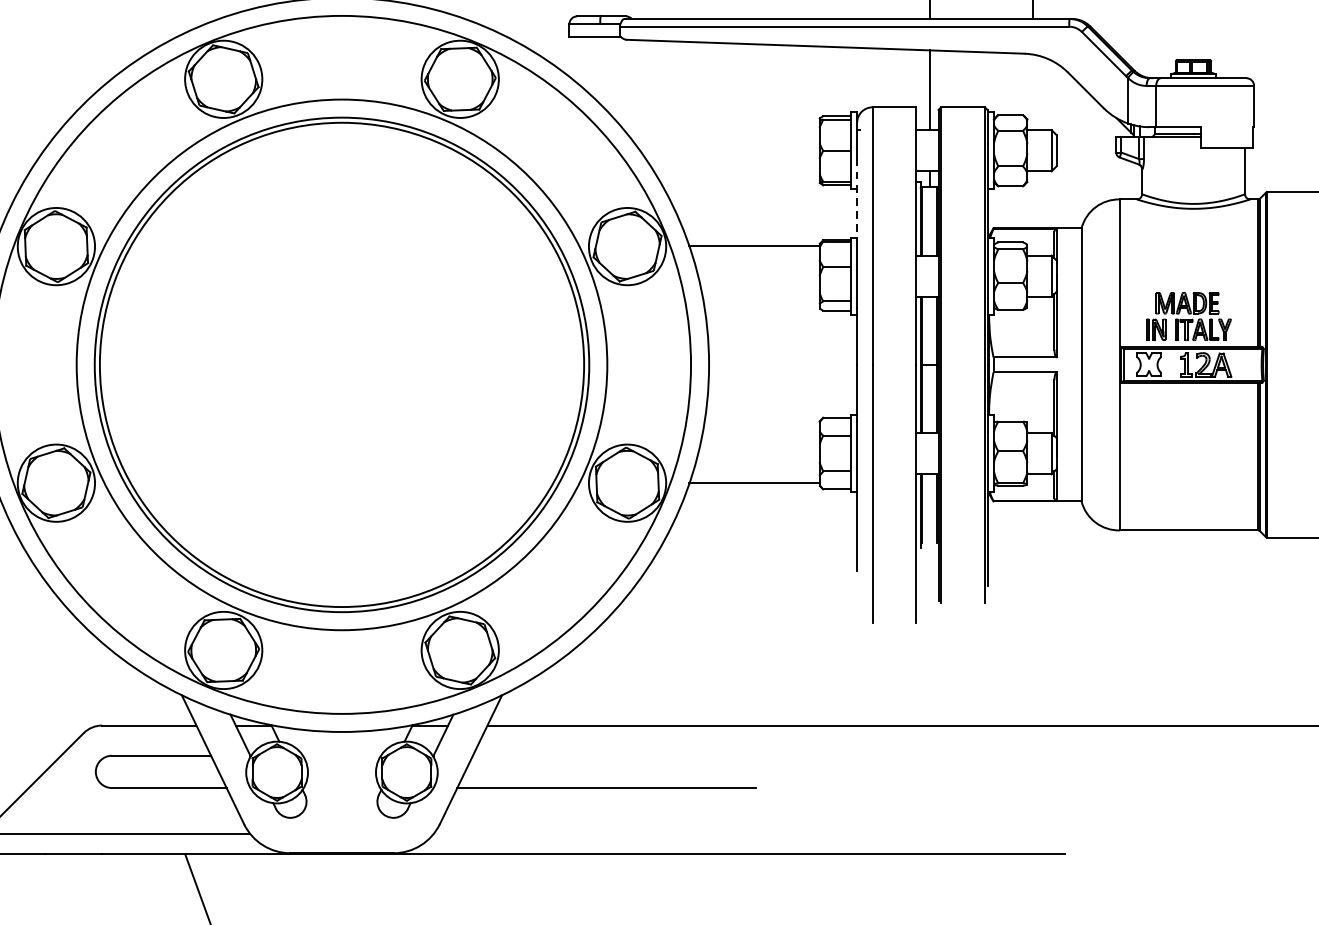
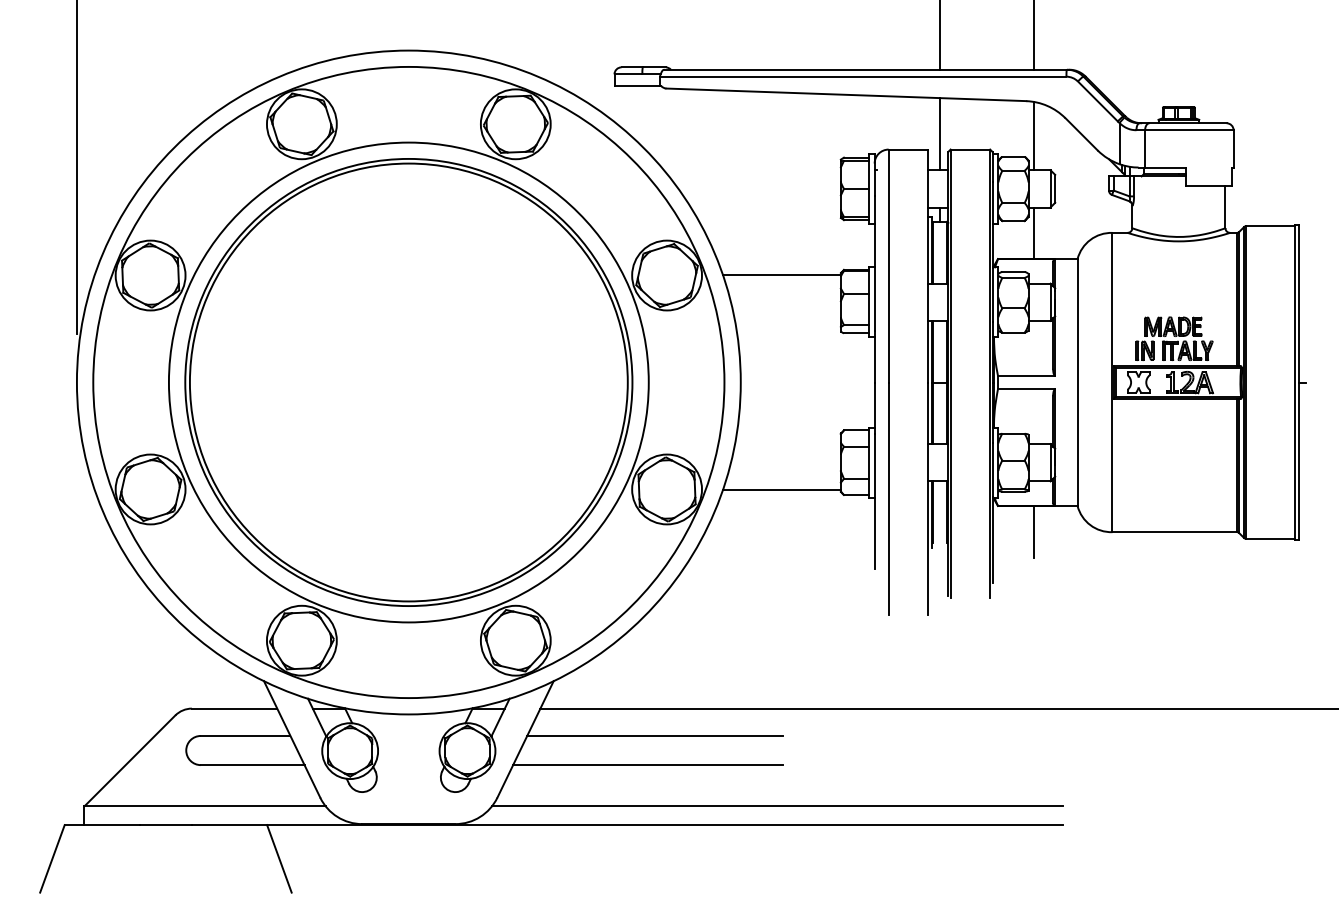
line: (1032, 91) -> (1033, 135), added
line: (856, 197) -> (874, 231), dashed -> solid
line: (1032, 200) -> (1033, 233), added
line: (1032, 529) -> (1033, 531), added
line: (614, 755) -> (655, 735), added
line: (748, 833) -> (776, 806), added

